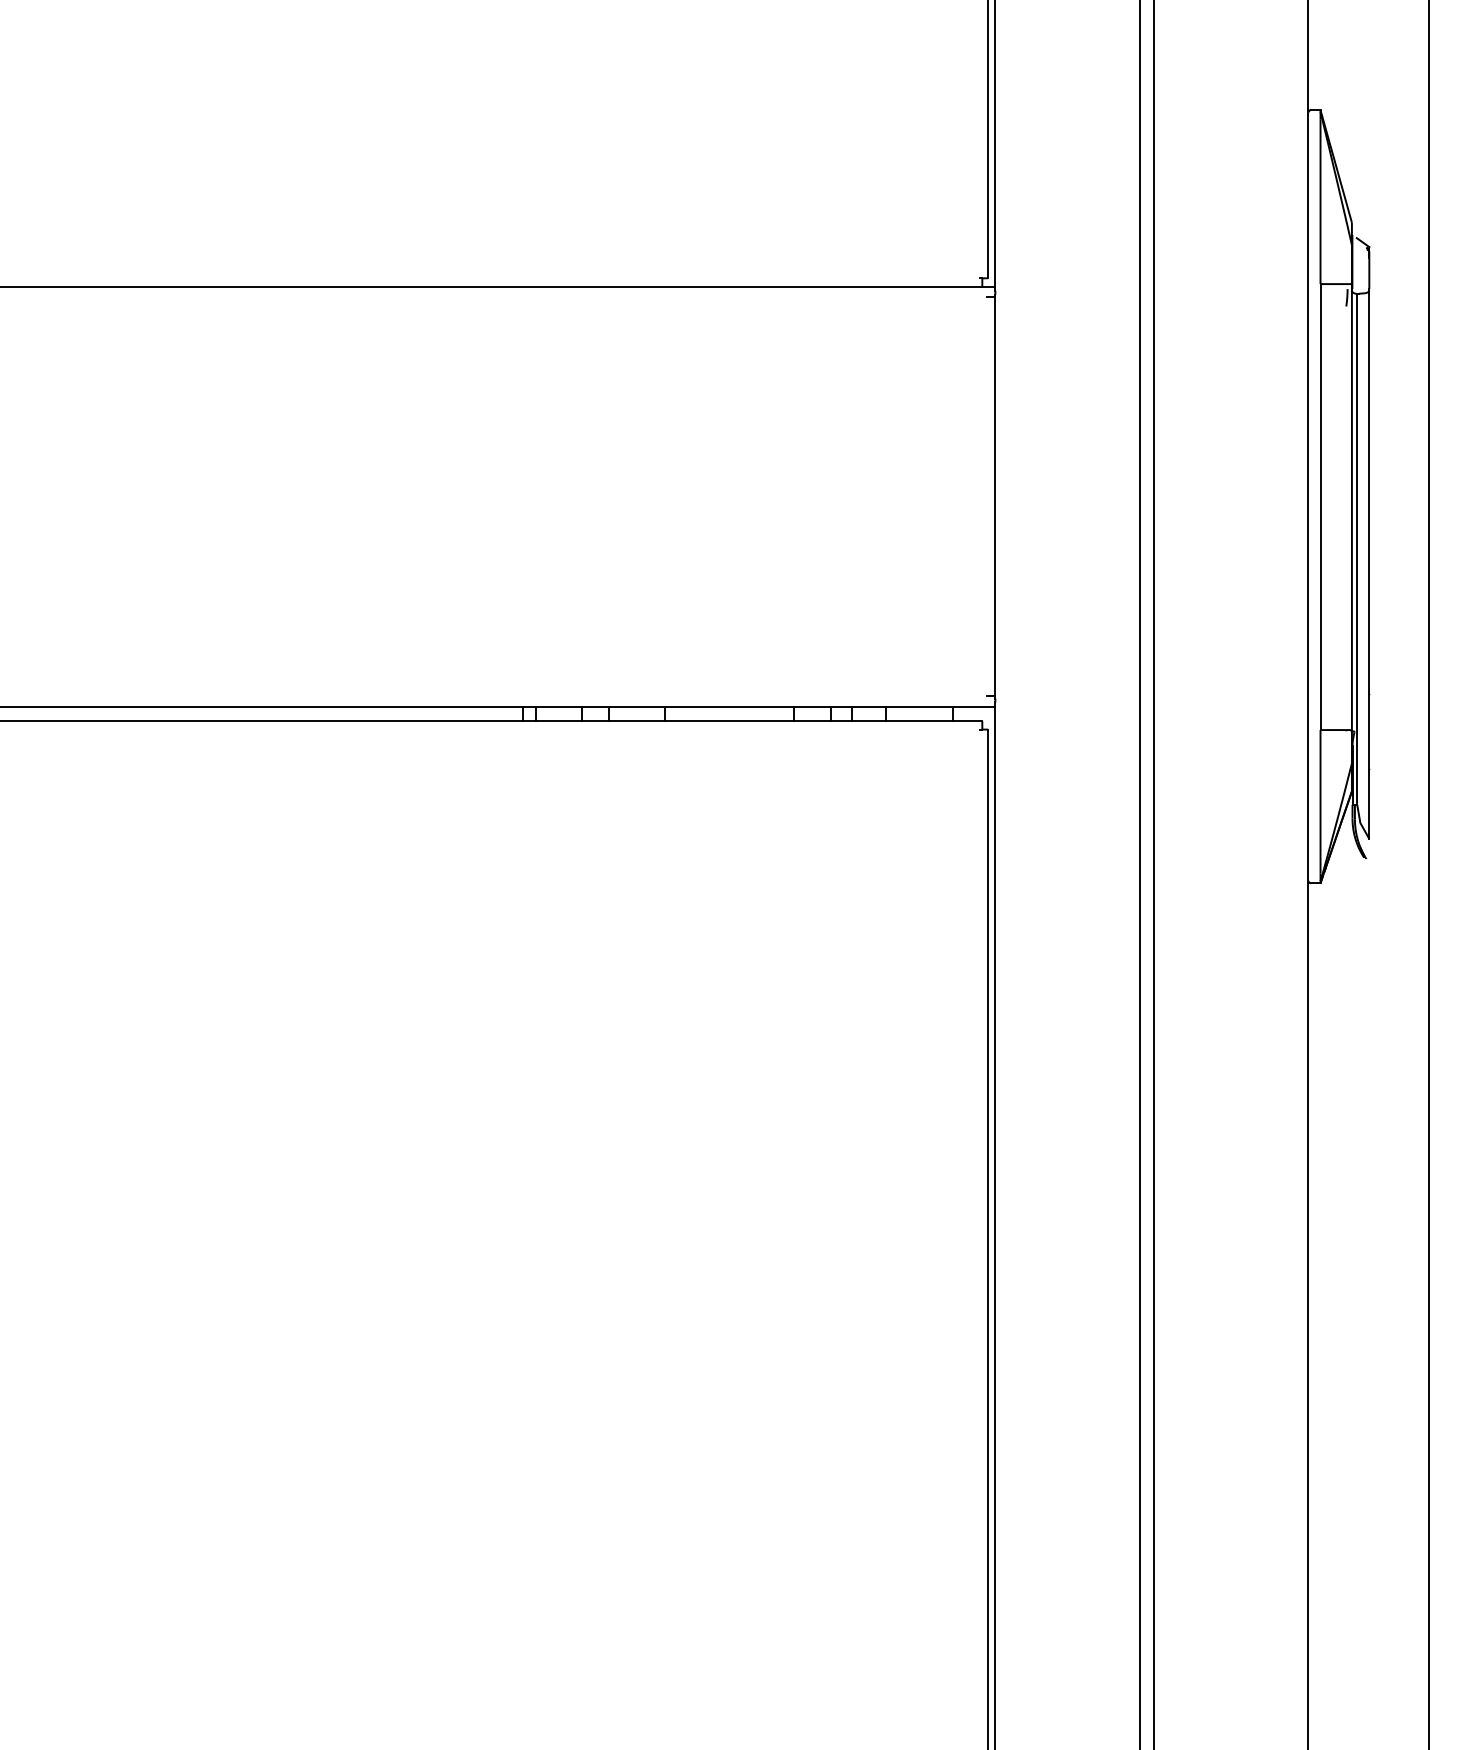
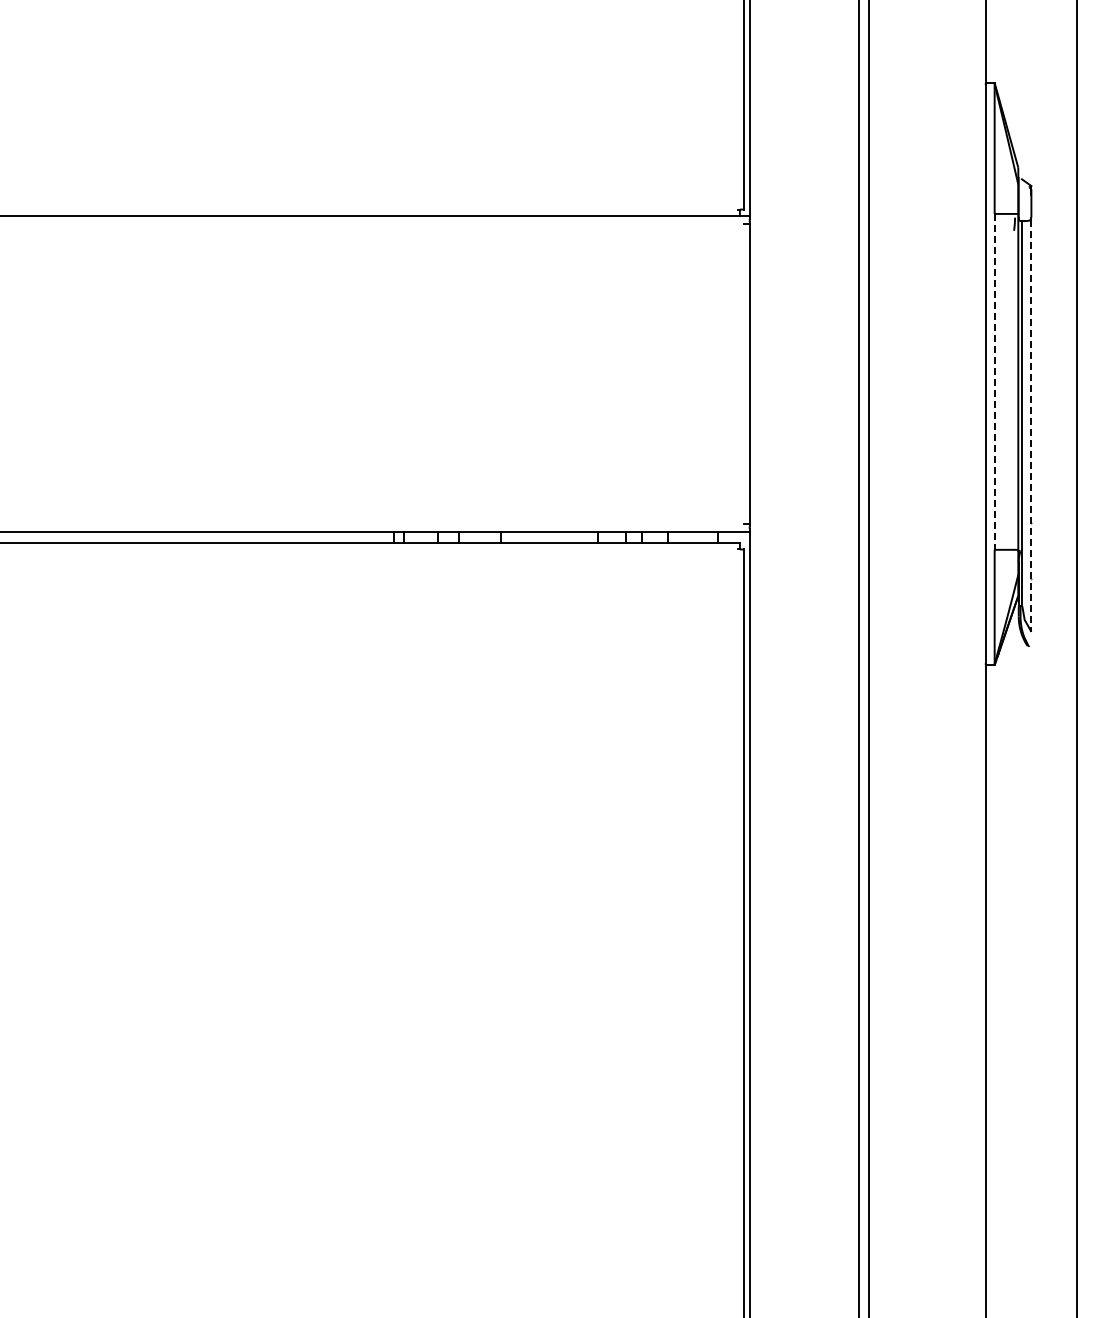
line: (1320, 506) -> (994, 381), solid -> dashed
line: (1369, 566) -> (1031, 426), solid -> dashed

